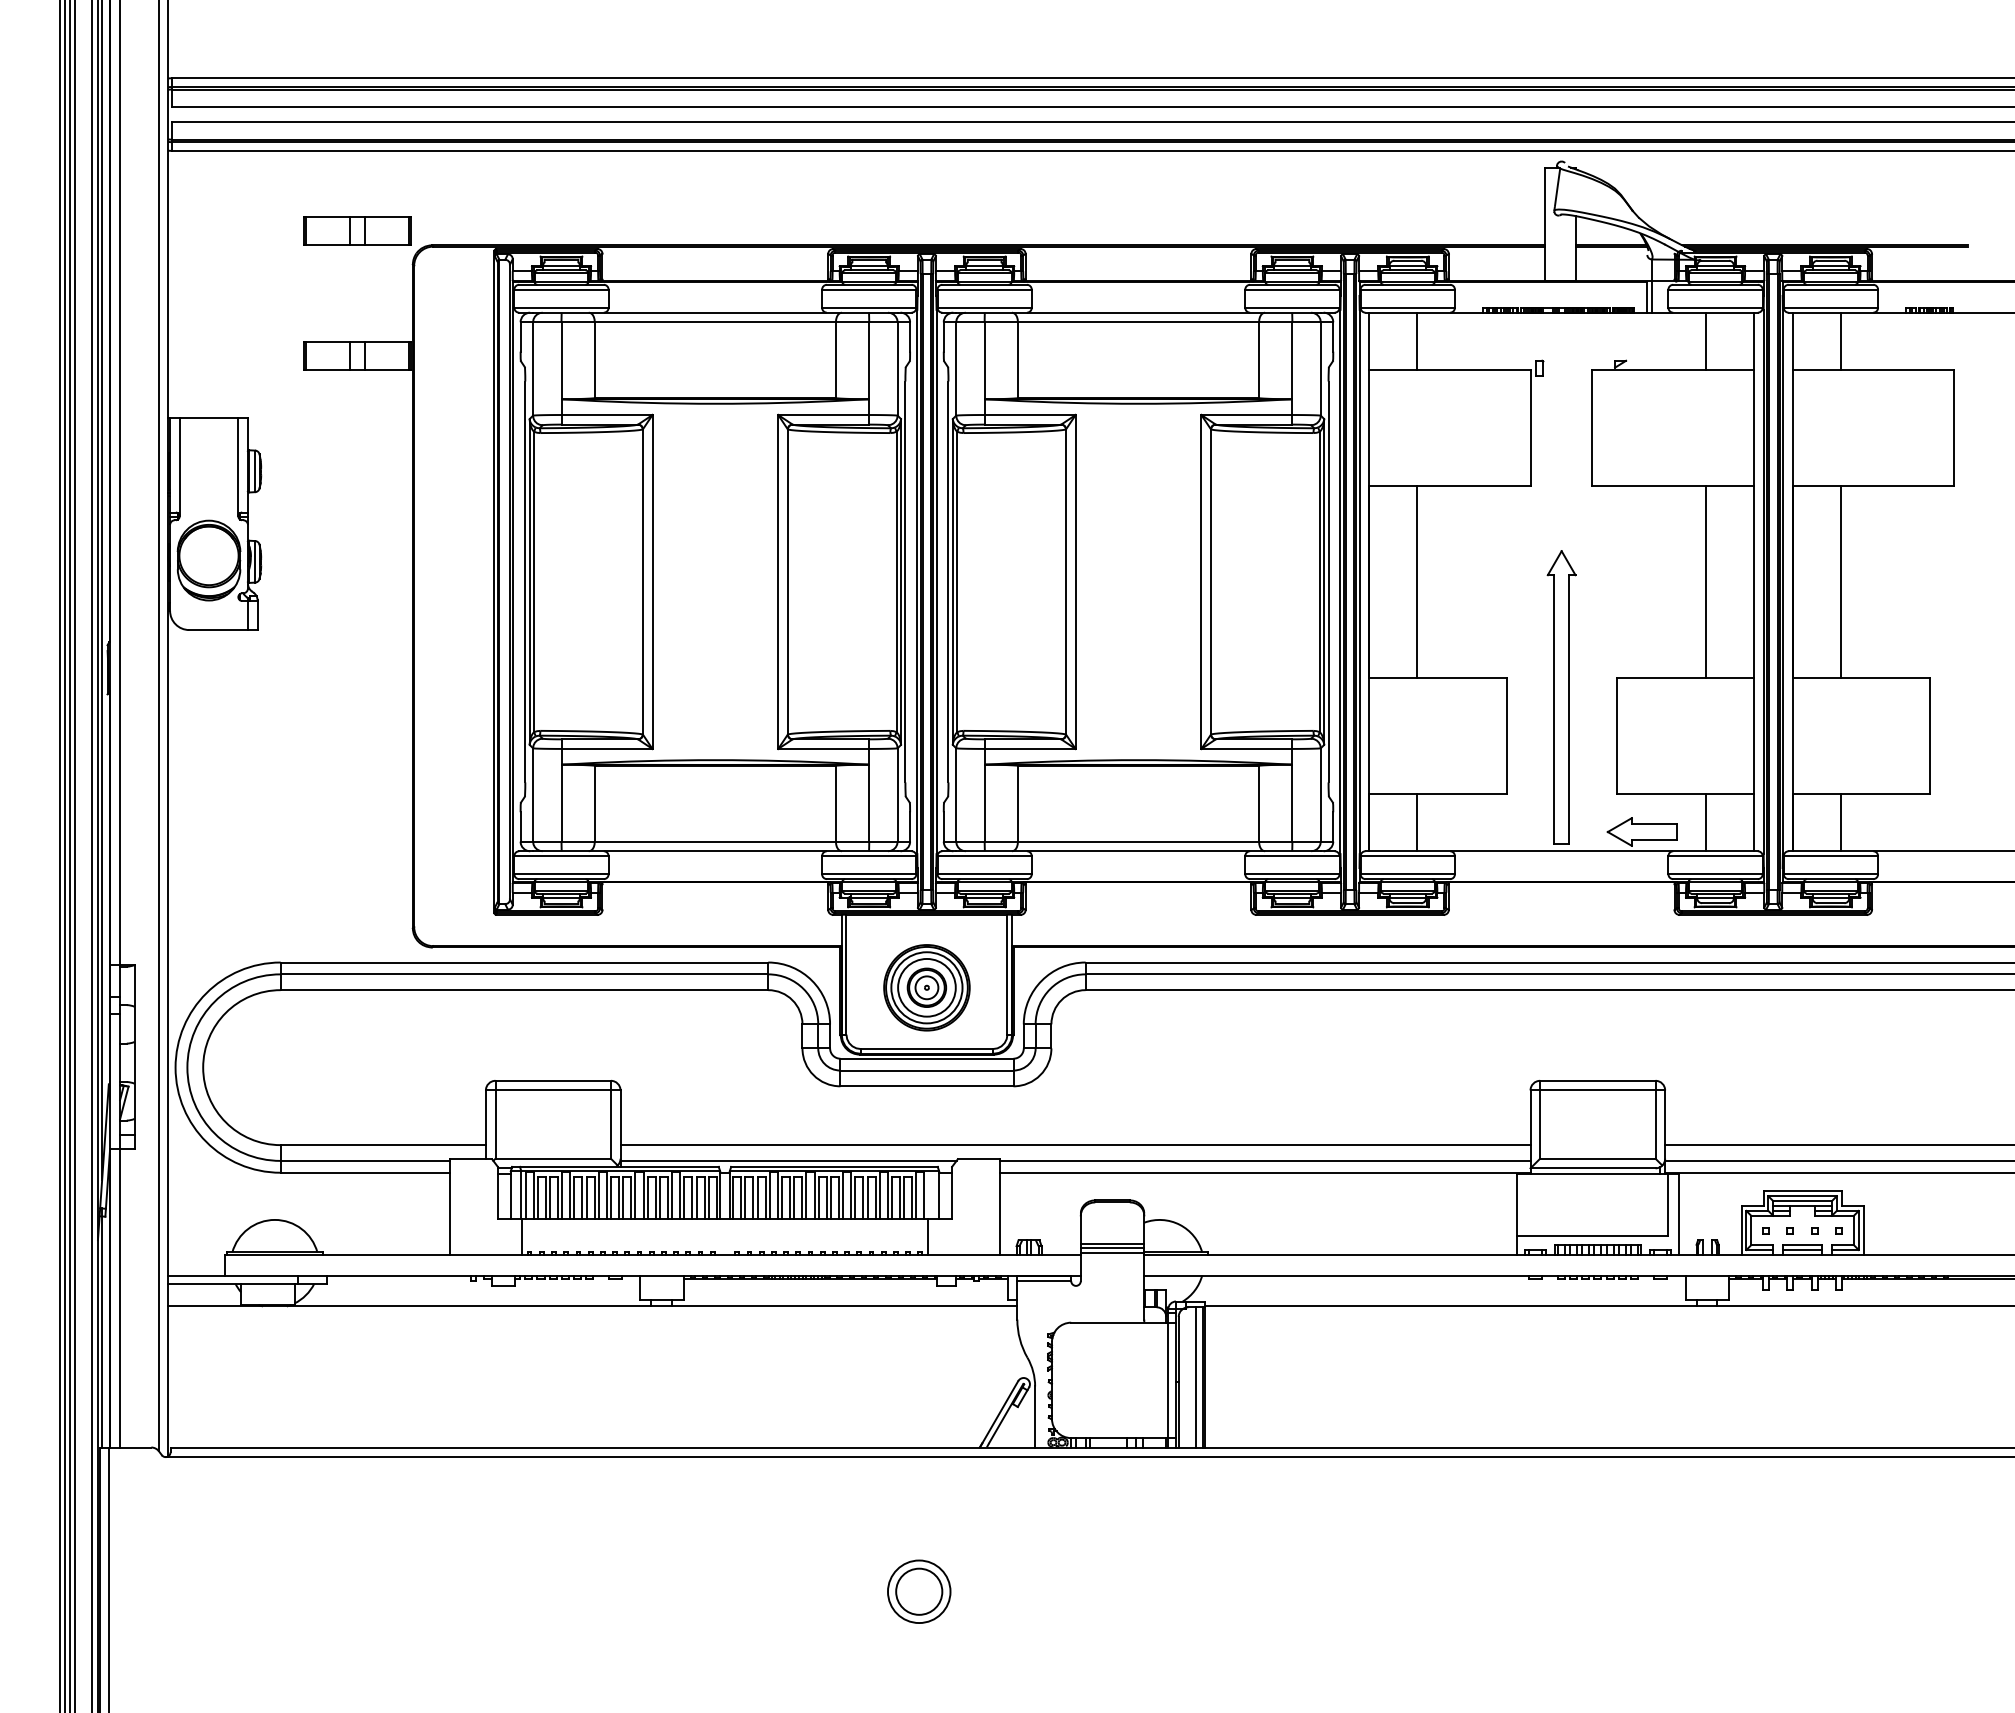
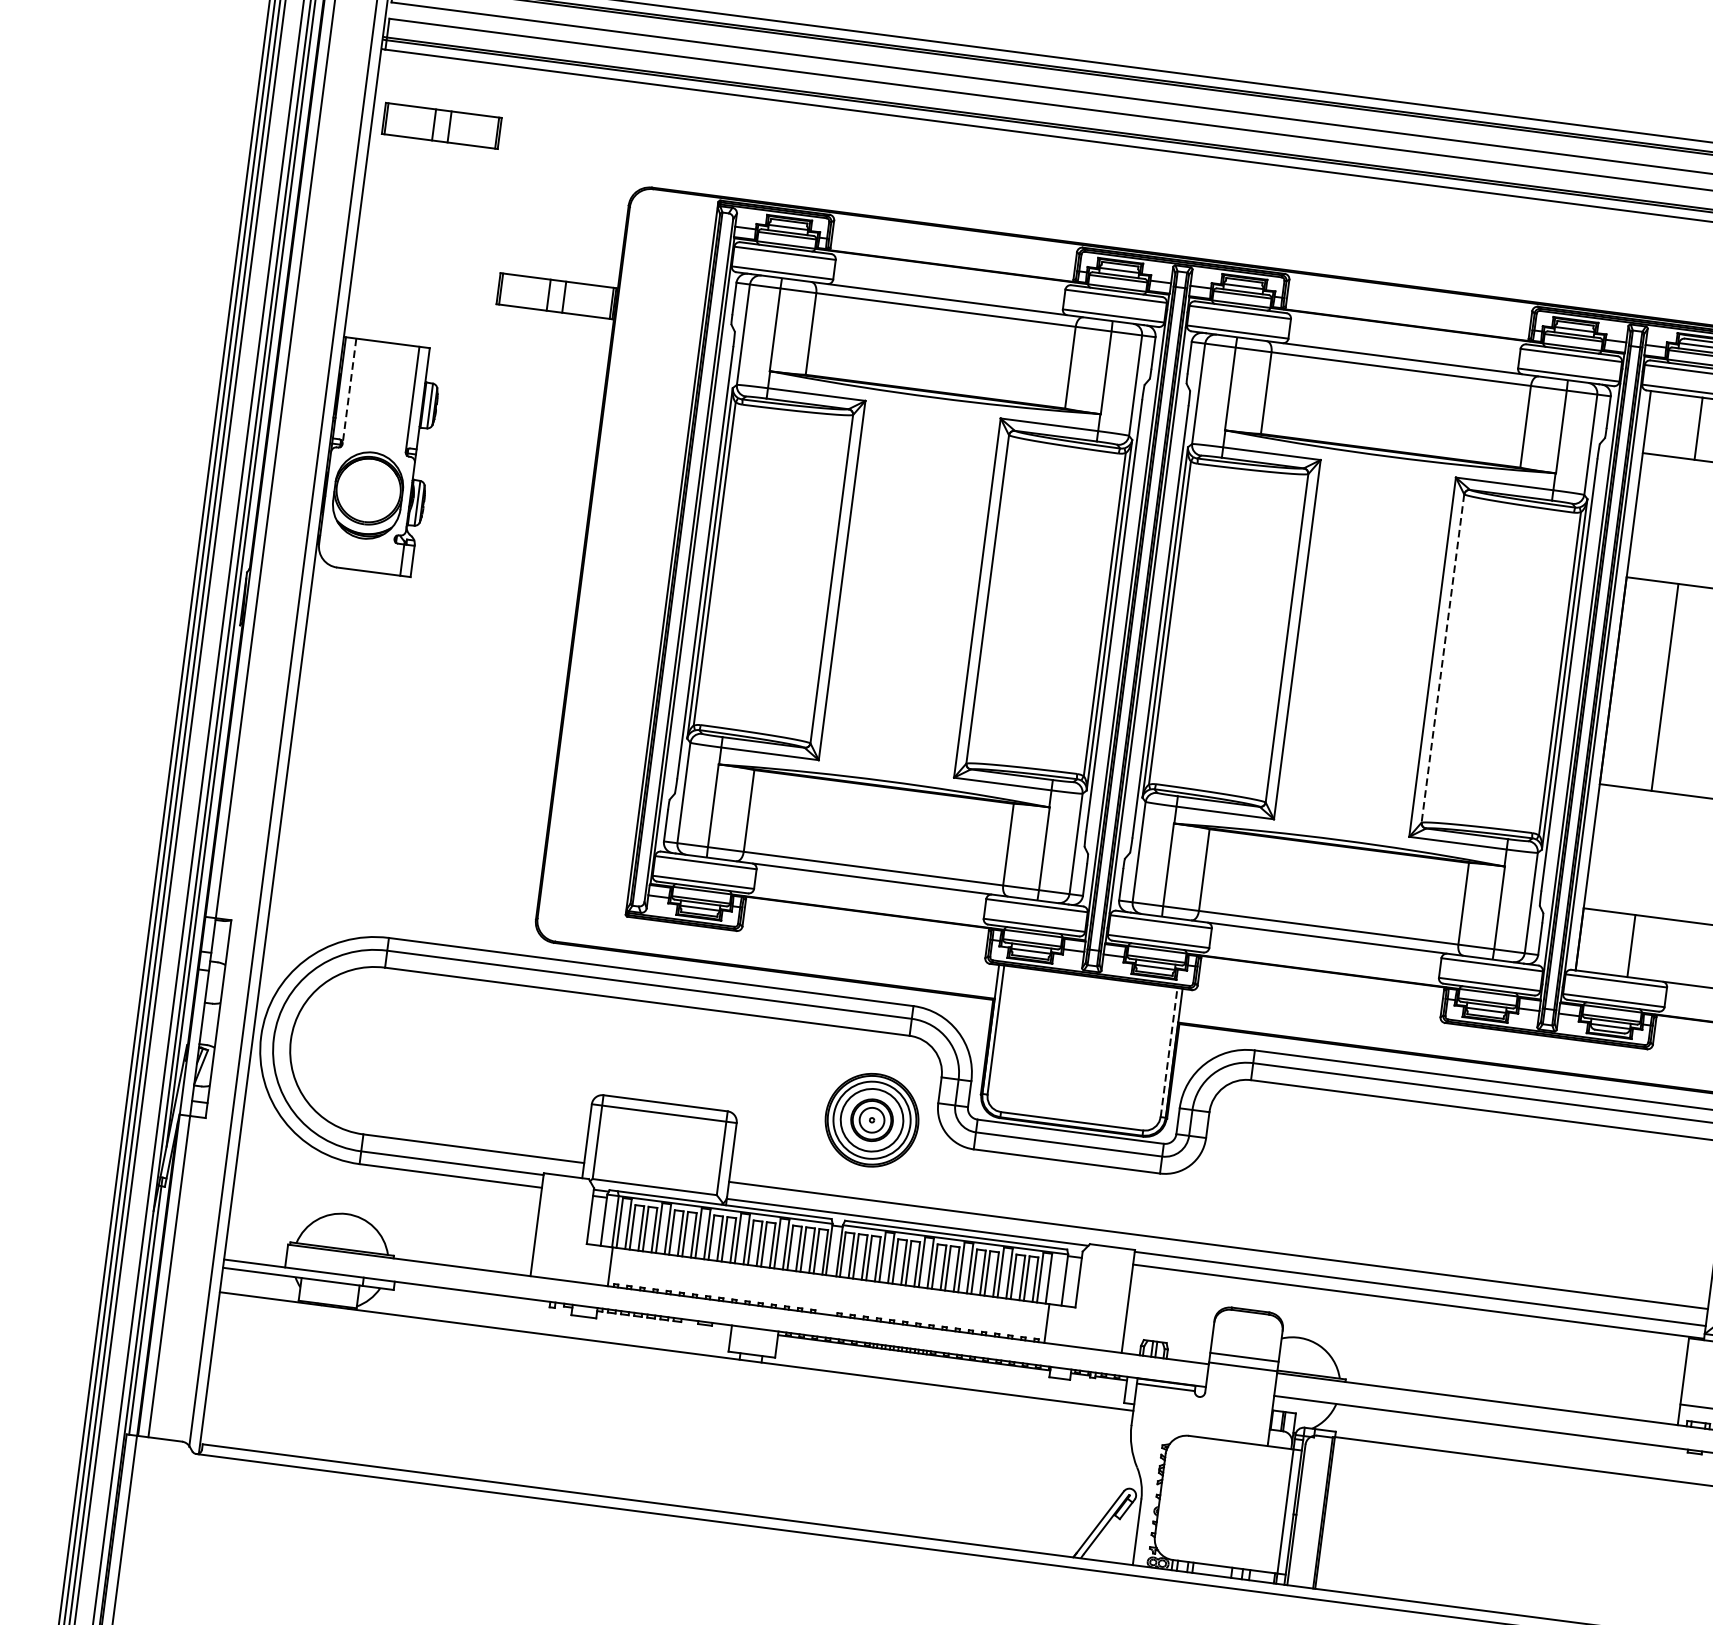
part: (357, 230) -> (441, 125), moved
line: (179, 467) -> (349, 391), solid -> dashed
line: (1210, 581) -> (1442, 657), solid -> dashed
line: (1007, 974) -> (1169, 1052), solid -> dashed
part: (926, 987) -> (871, 1119), moved
line: (1112, 1248) -> (1243, 1361), removed
line: (1196, 1377) -> (1316, 1512), removed

